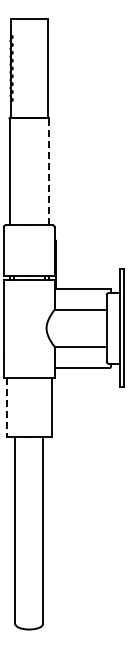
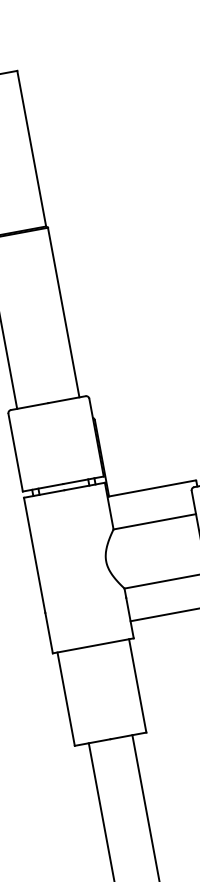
line: (48, 171) -> (63, 311), dashed -> solid
line: (6, 408) -> (66, 700), dashed -> solid

